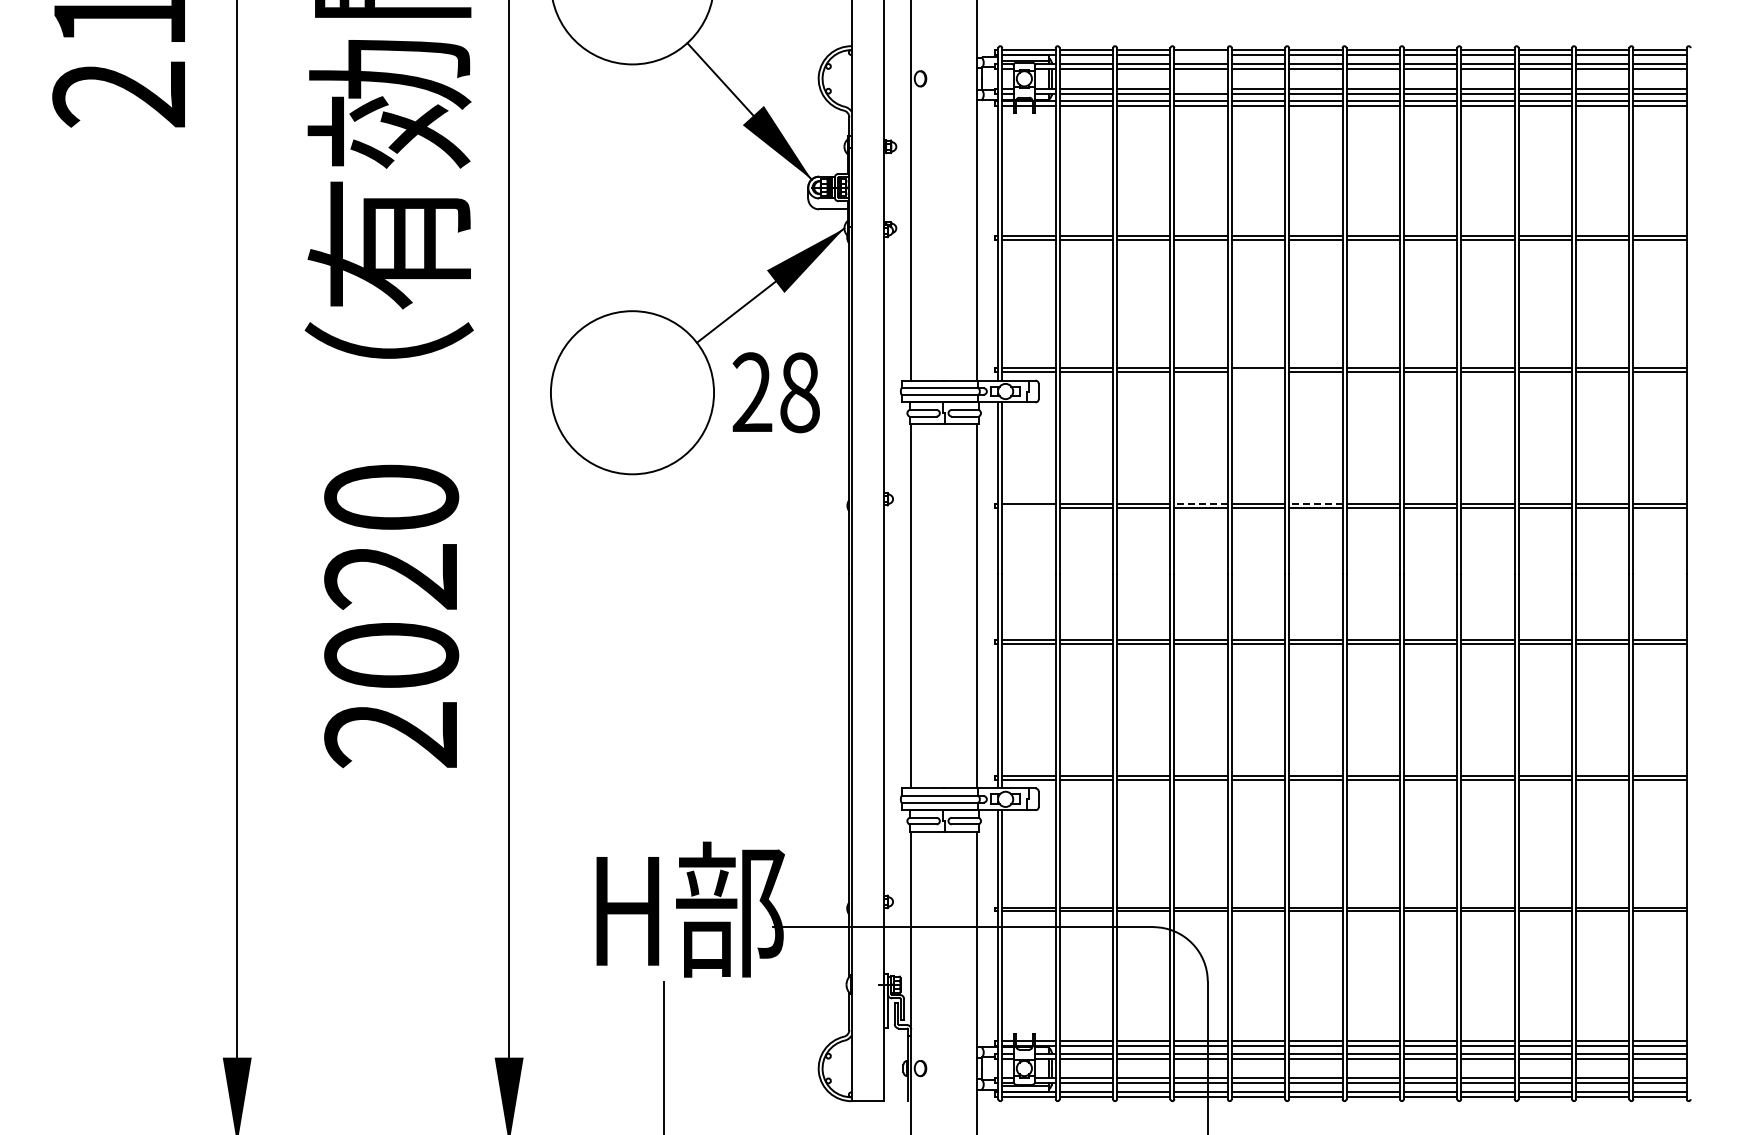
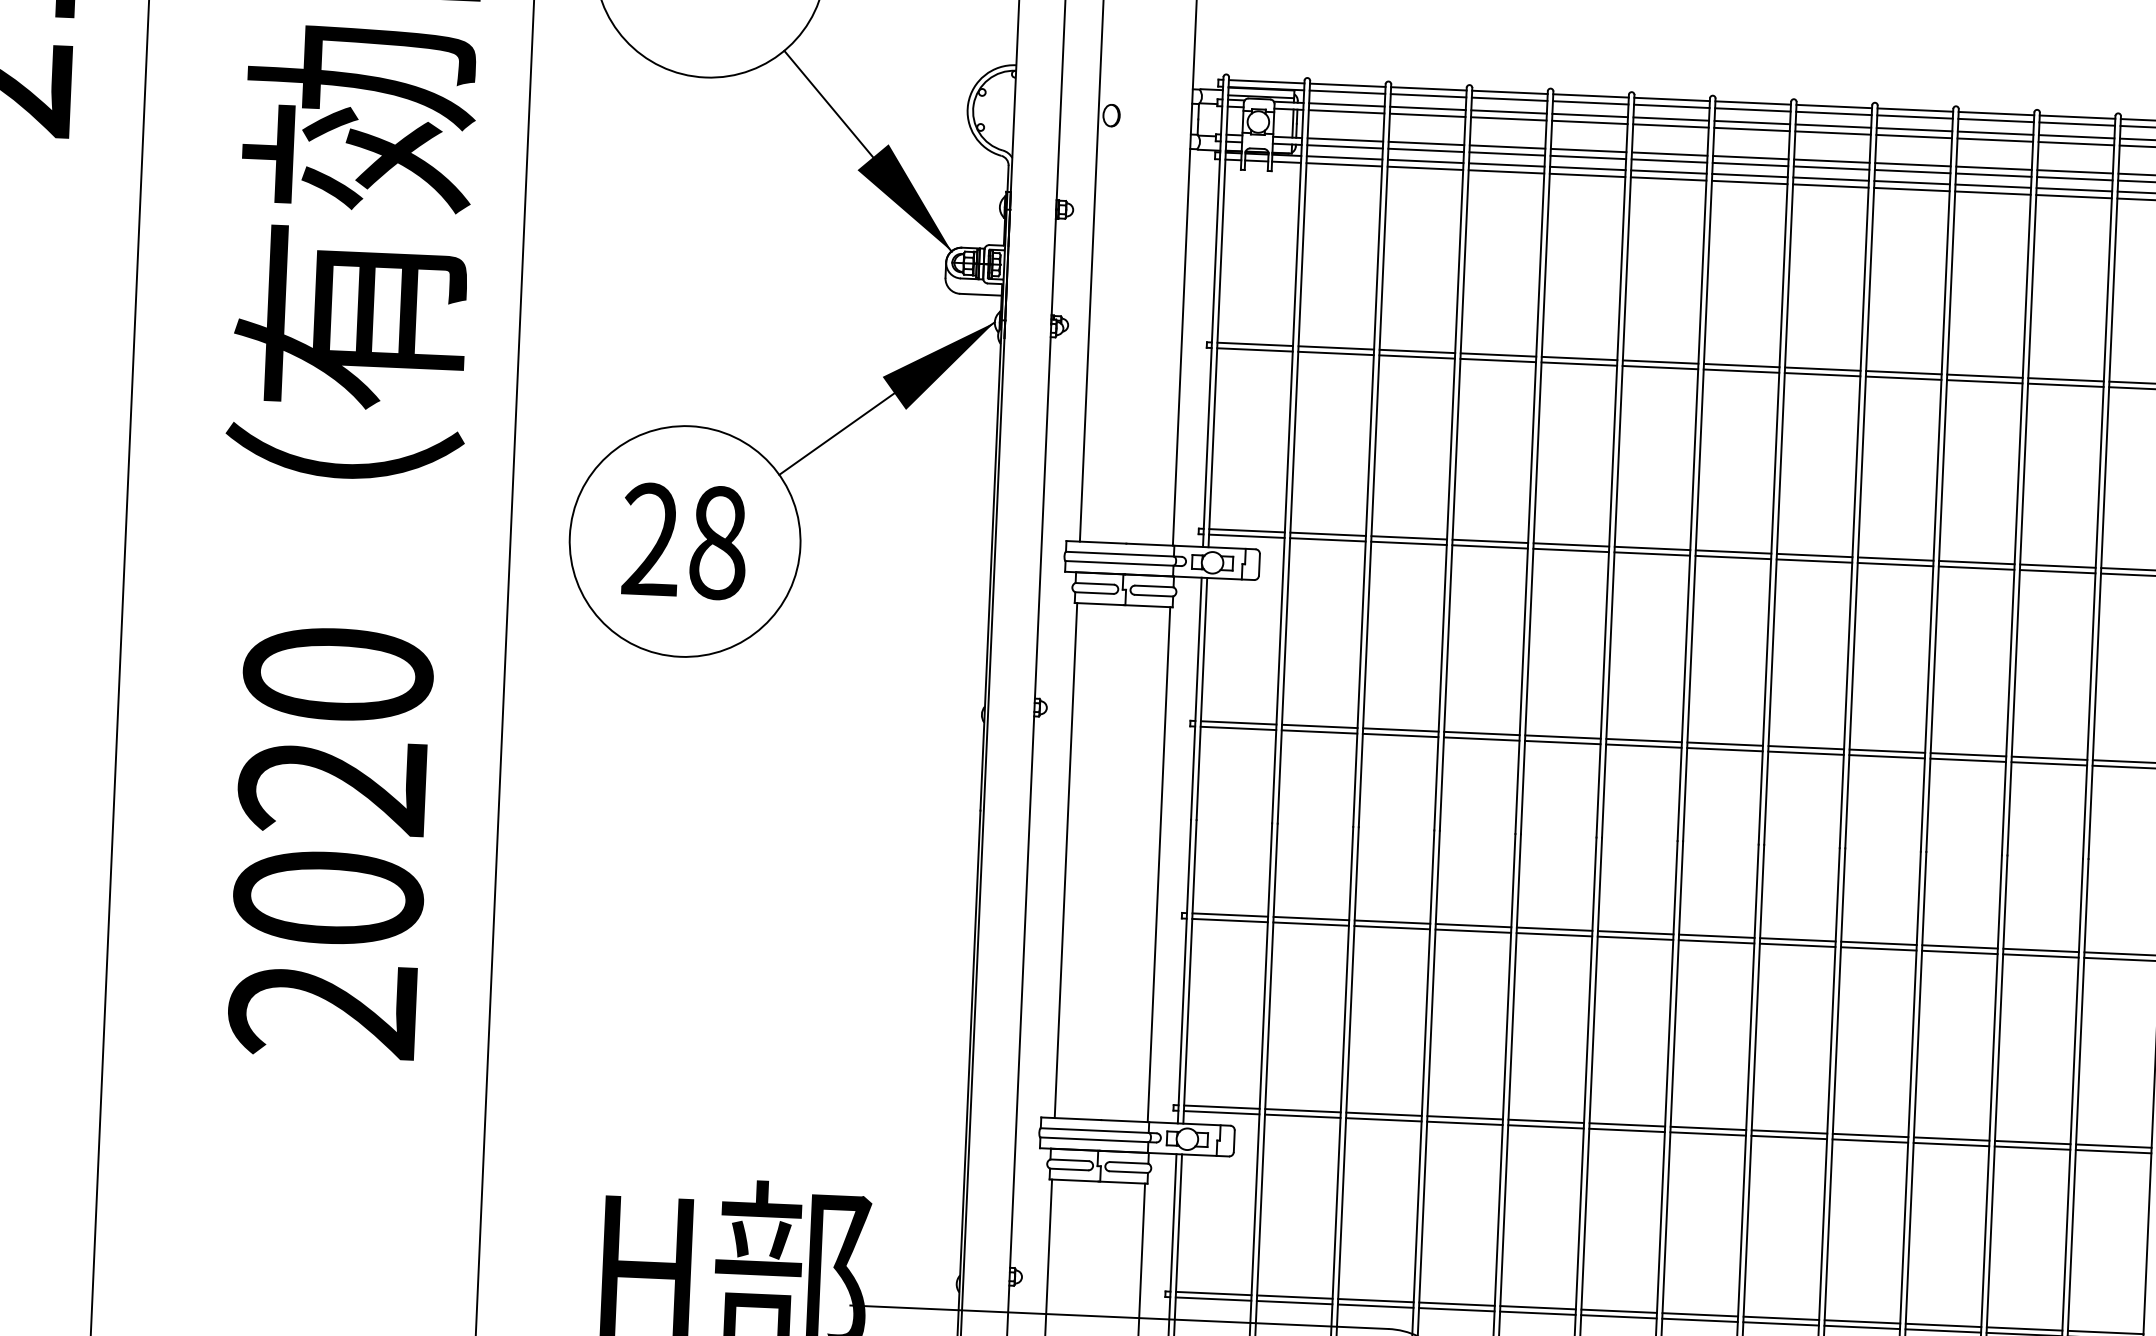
line: (1200, 55) -> (1508, 99), added
line: (1200, 88) -> (1506, 146), added
line: (1258, 371) -> (1571, 550), added
text: (775, 392) -> (683, 541), moved
line: (1201, 503) -> (1482, 733), dashed -> solid
line: (1315, 503) -> (1643, 740), dashed -> solid
line: (1028, 507) -> (1237, 728), added

